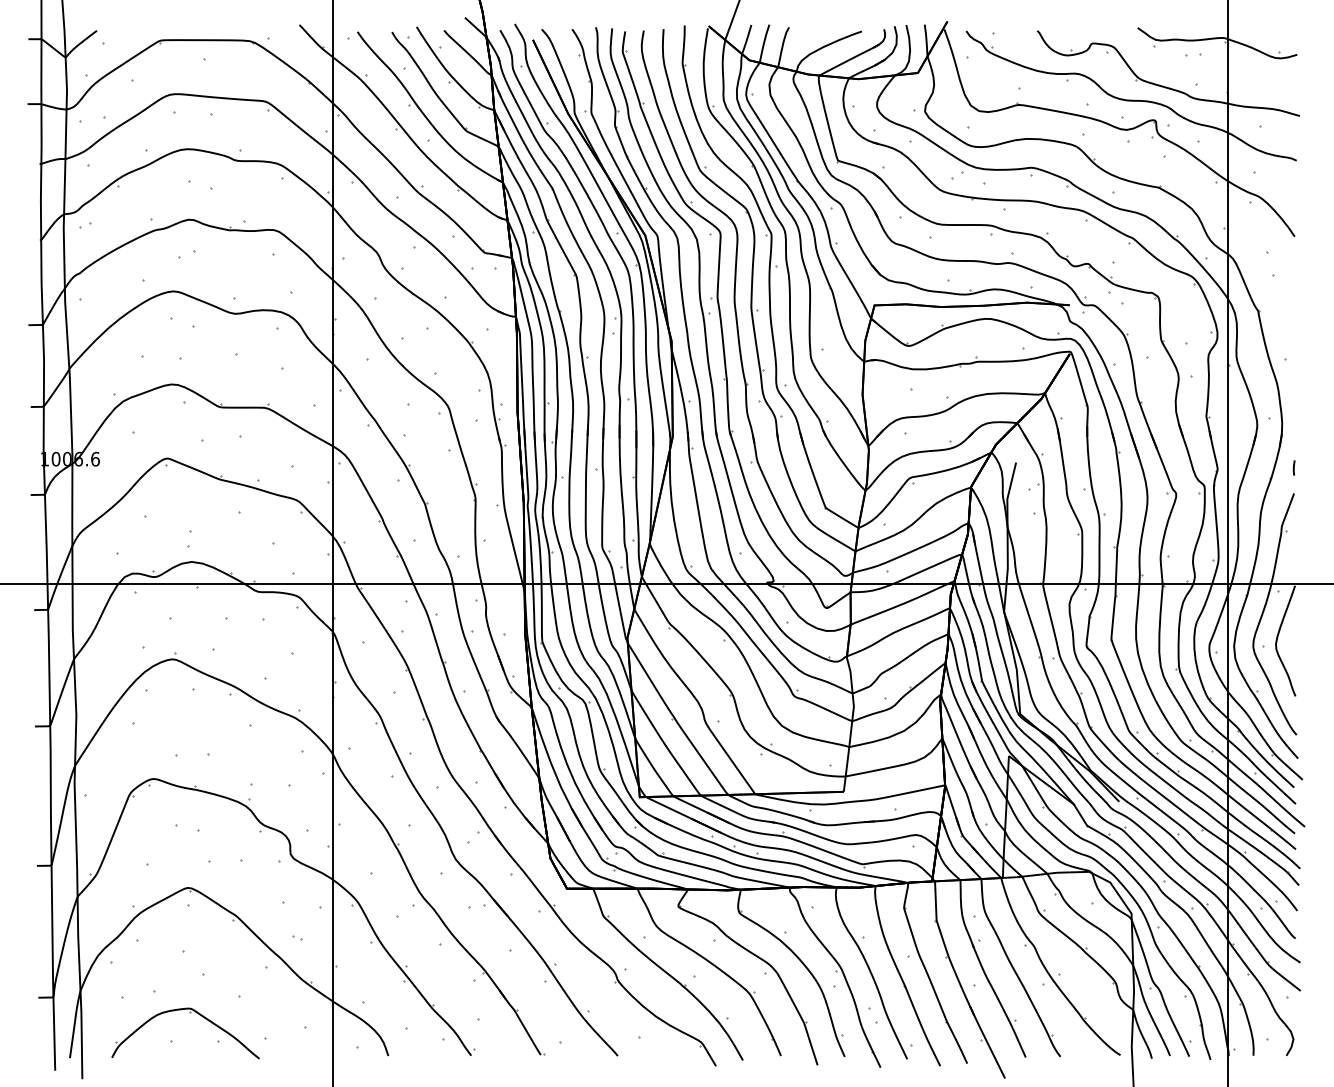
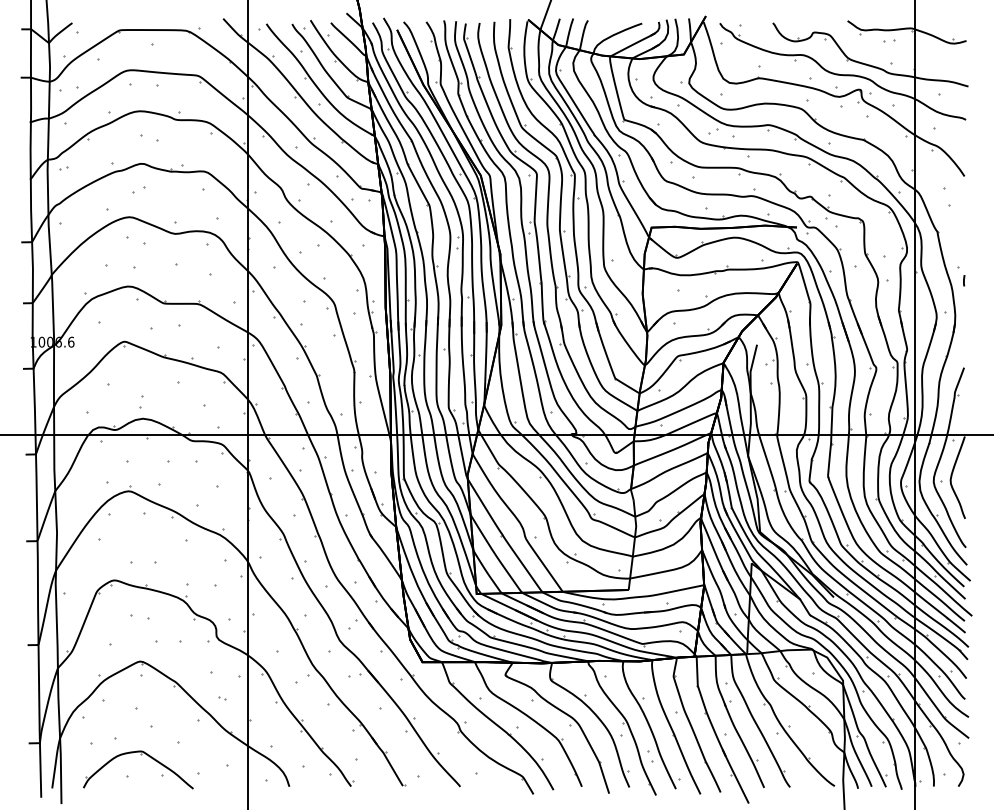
line: (1294, 467) -> (964, 280), moved

